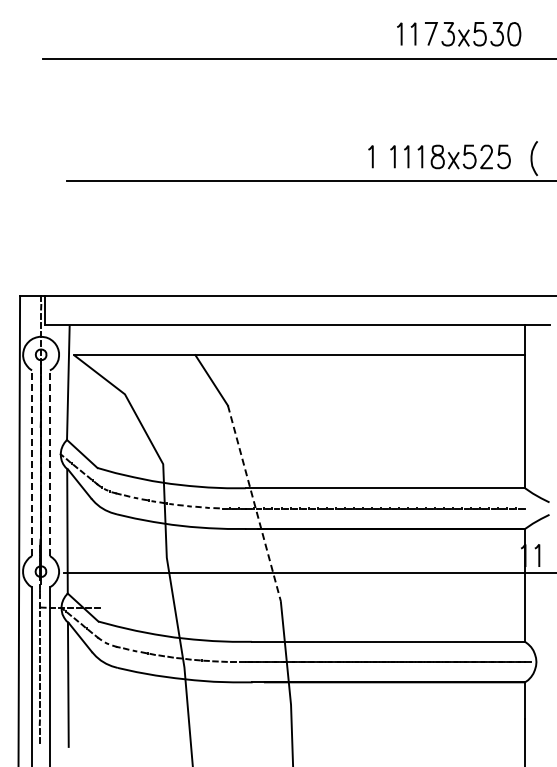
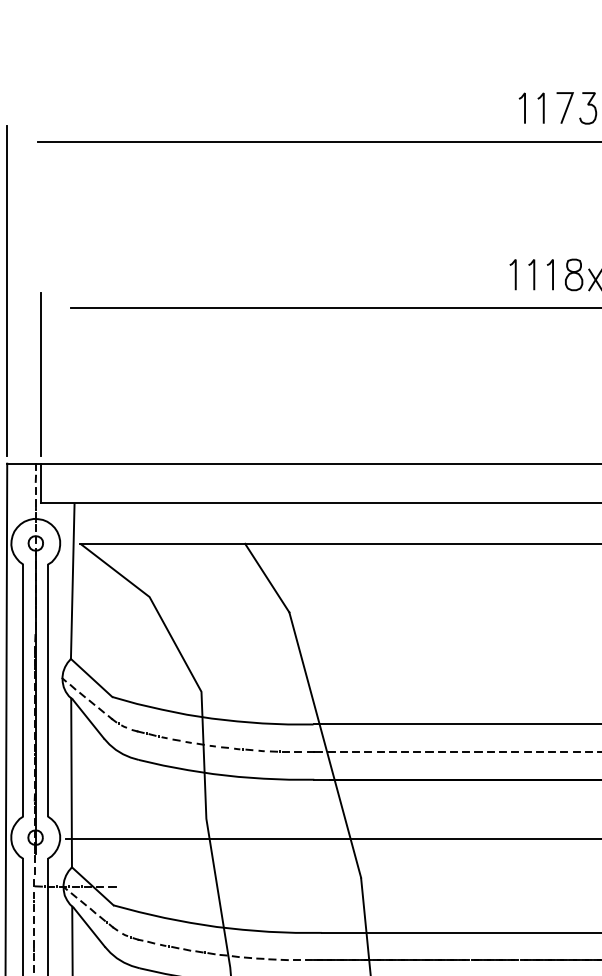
line: (371, 156) -> (484, 274), removed
line: (20, 168) -> (7, 290), added
line: (44, 230) -> (40, 374), added
line: (32, 463) -> (24, 690), dashed -> solid
line: (49, 463) -> (47, 690), dashed -> solid
line: (254, 503) -> (325, 745), dashed -> solid

